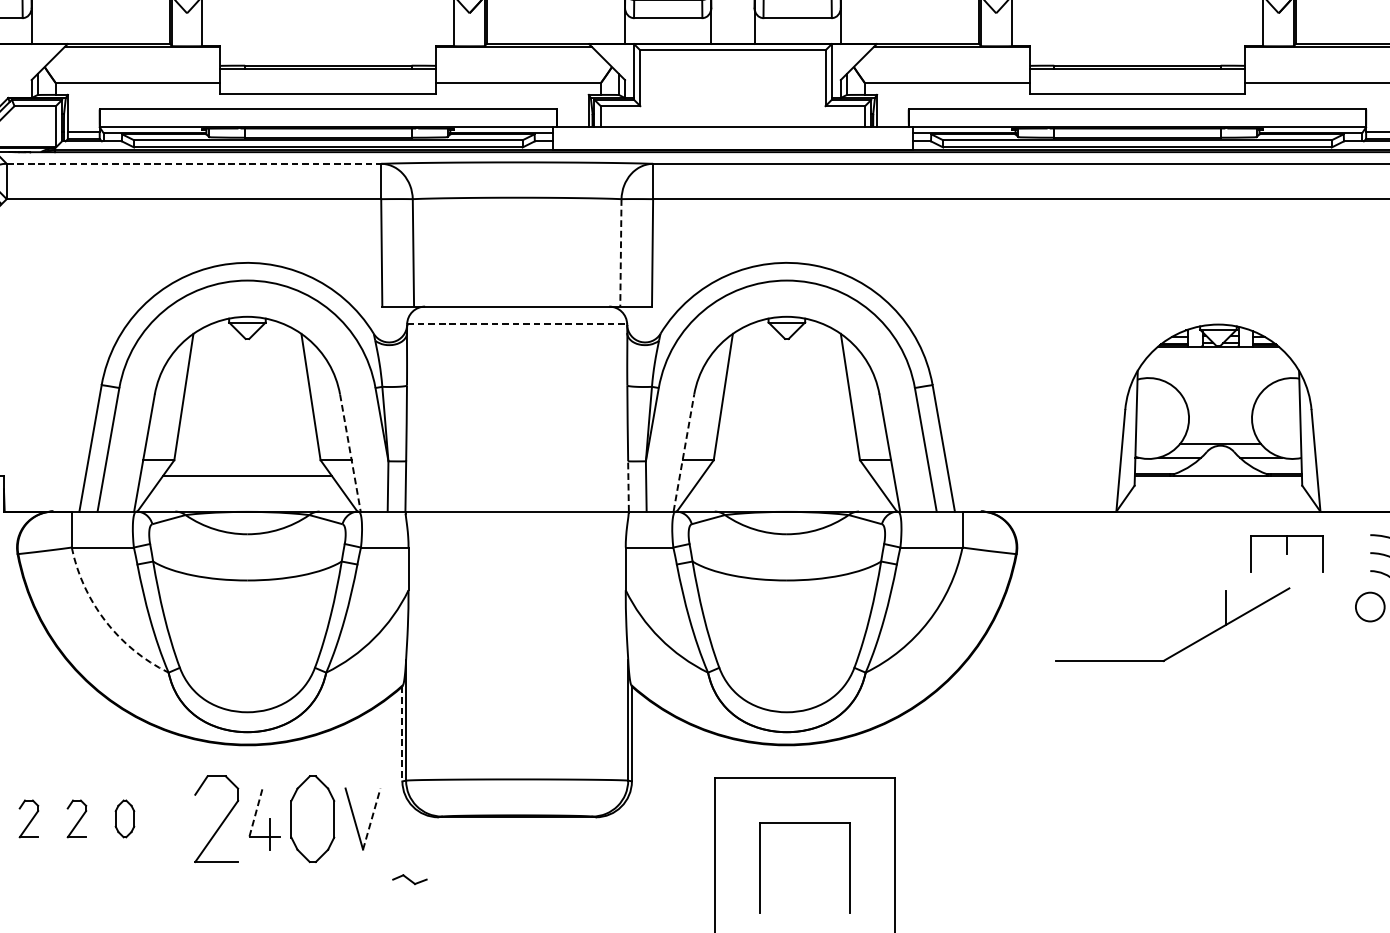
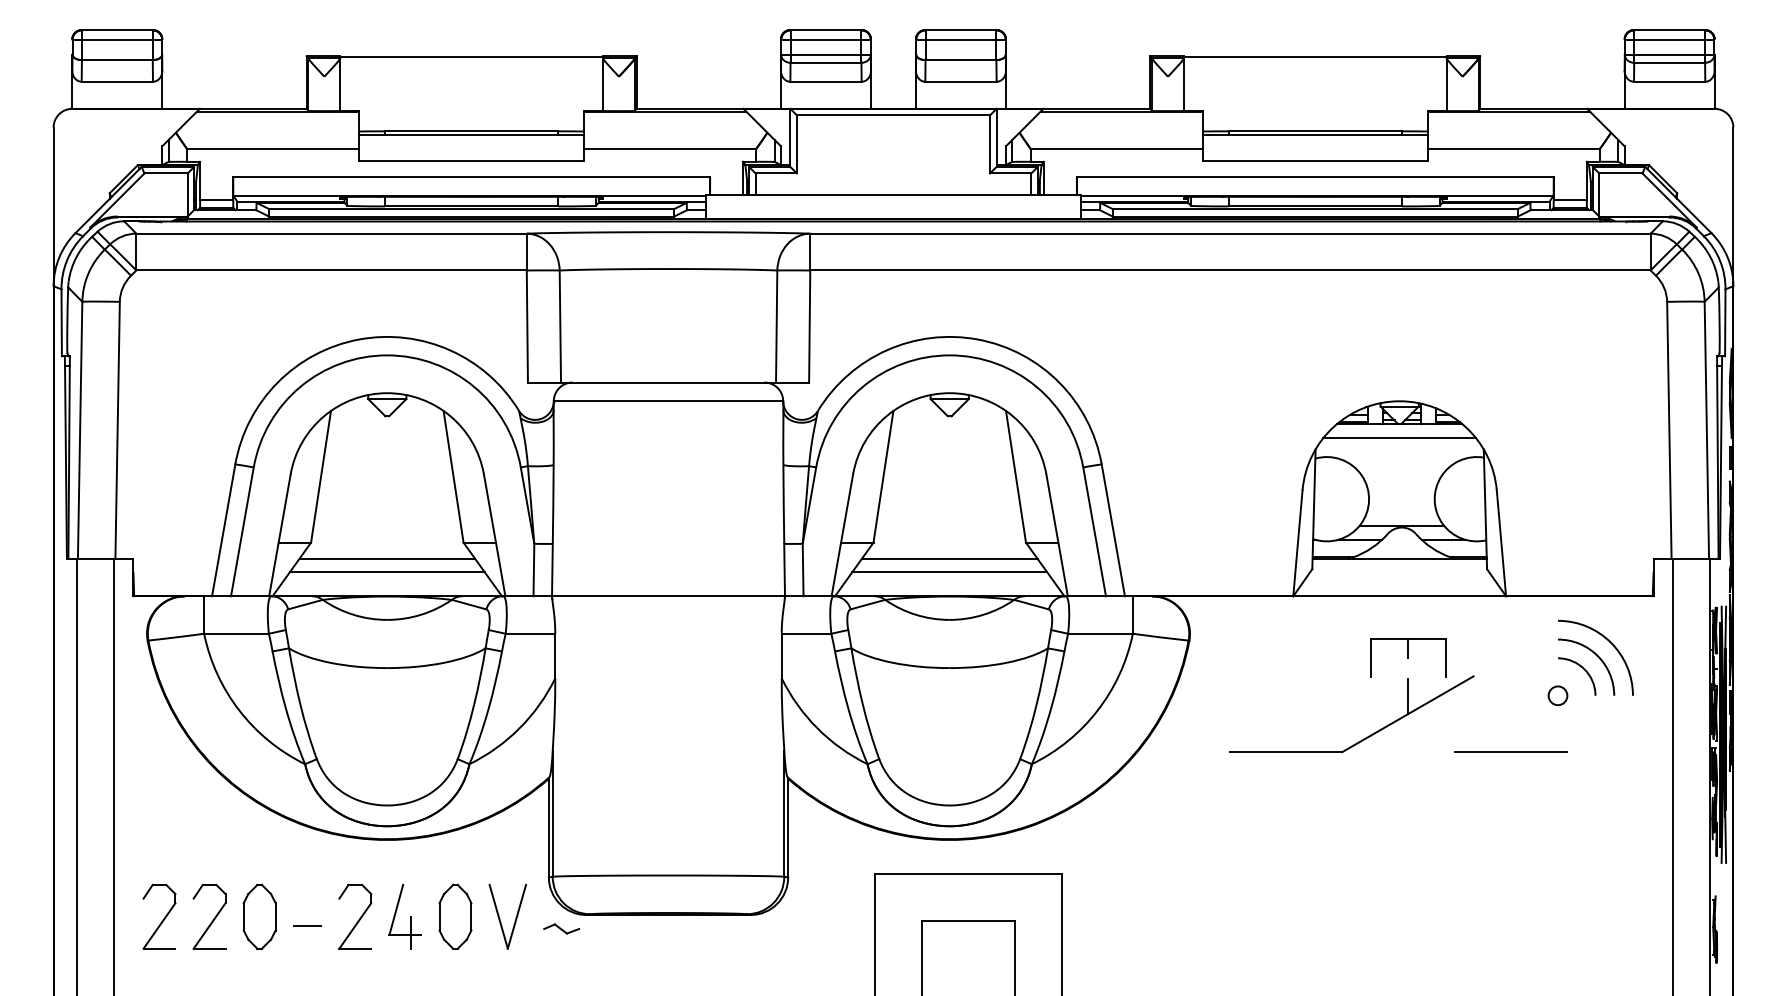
line: (194, 163) -> (332, 233), dashed -> solid
line: (620, 253) -> (776, 327), dashed -> solid
line: (517, 323) -> (668, 400), dashed -> solid
line: (1218, 360) -> (1399, 438), added
line: (350, 453) -> (494, 535), dashed -> solid
line: (684, 453) -> (842, 535), dashed -> solid
line: (786, 475) -> (949, 558), added
line: (628, 485) -> (784, 569), dashed -> solid
line: (246, 488) -> (386, 572), added
line: (786, 488) -> (949, 572), added
part: (1287, 554) -> (1408, 657), moved
circle: (1369, 606) -> (1557, 695), size x0.62
arc: (105, 621) -> (239, 710), dashed -> solid
line: (1324, 661) -> (1510, 752), added
line: (402, 734) -> (548, 828), dashed -> solid
line: (256, 812) -> (396, 910), dashed -> solid
part: (28, 818) -> (159, 916), size x1.67
part: (76, 818) -> (209, 916), size x1.67
part: (124, 818) -> (259, 916), size x1.67
part: (216, 818) -> (355, 916), size x0.71
part: (312, 818) -> (455, 916), size x0.71
line: (372, 818) -> (517, 916), dashed -> solid
line: (170, 827) -> (307, 925), added
part: (409, 879) -> (561, 928), moved

